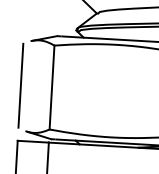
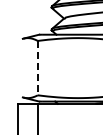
line: (20, 84) -> (17, 67), removed
line: (51, 88) -> (37, 68), solid -> dashed

